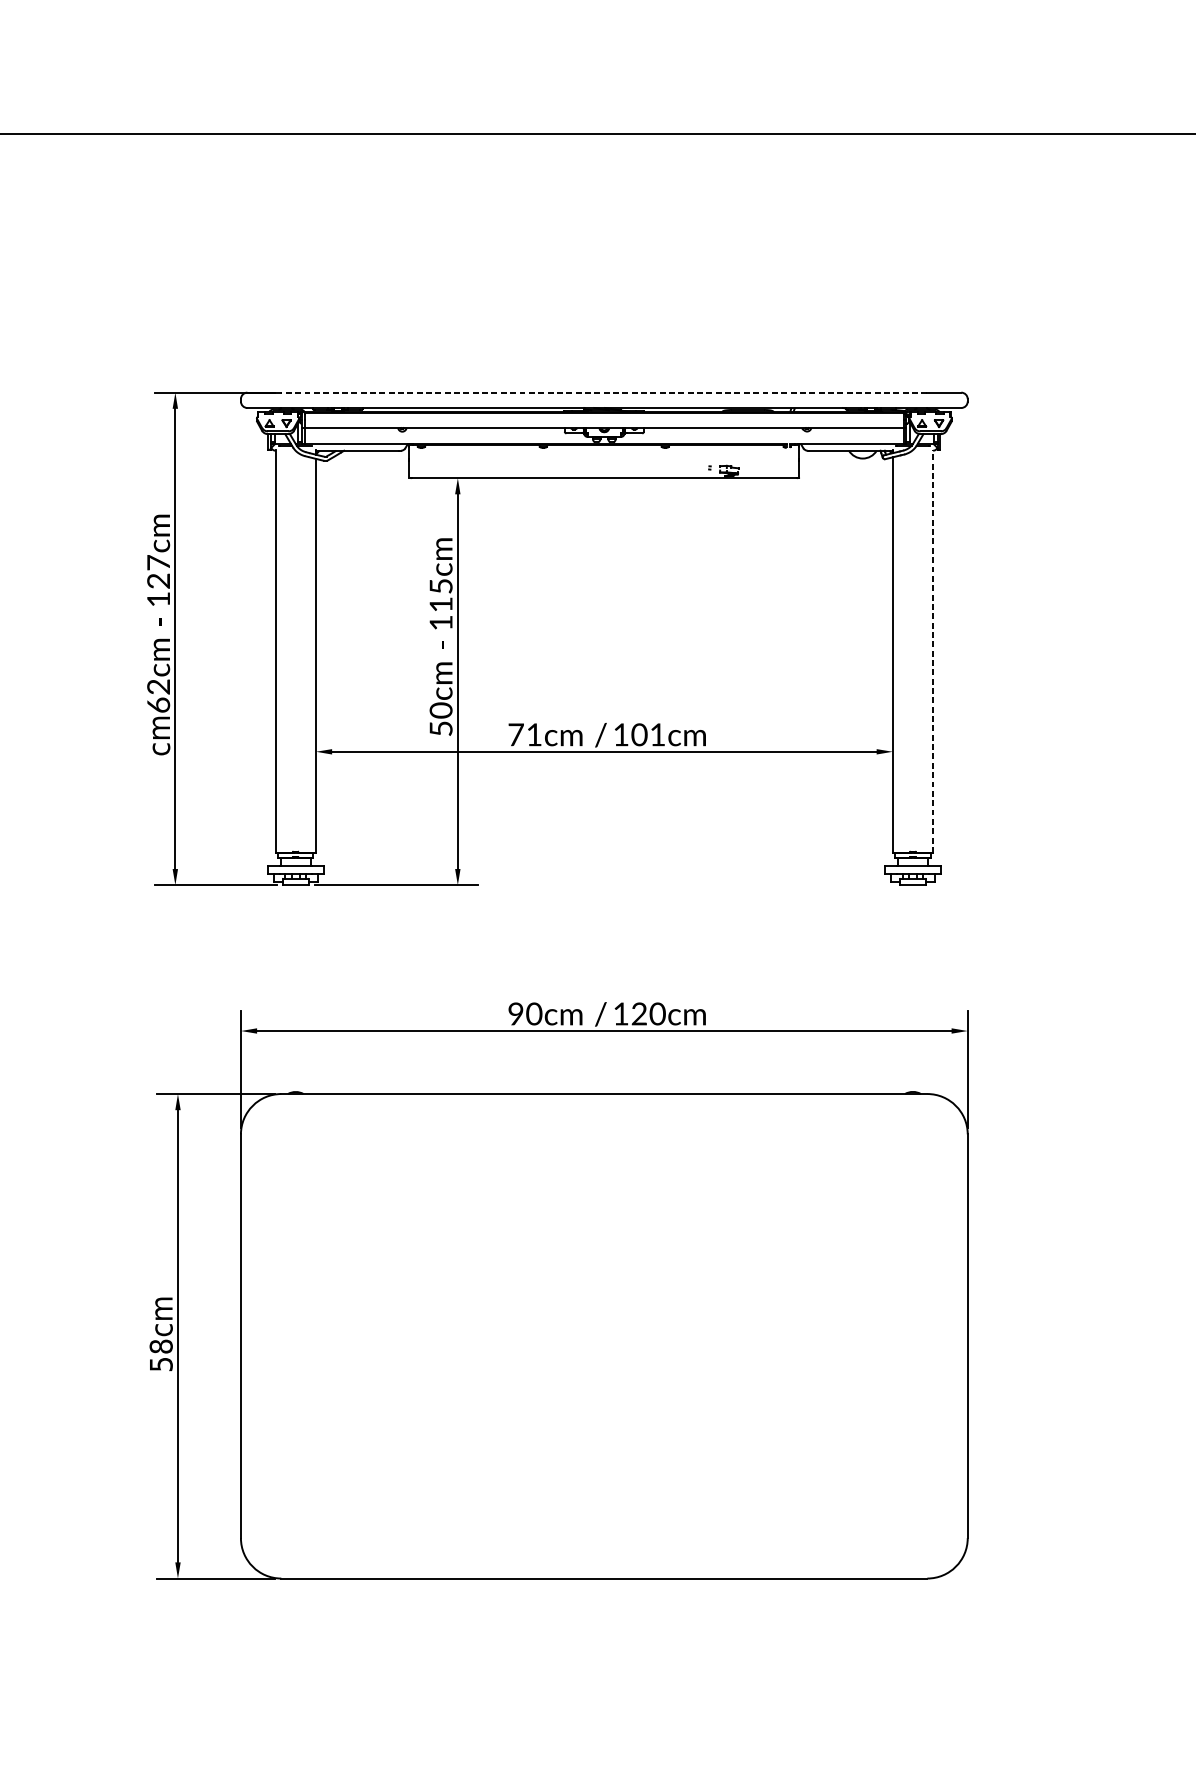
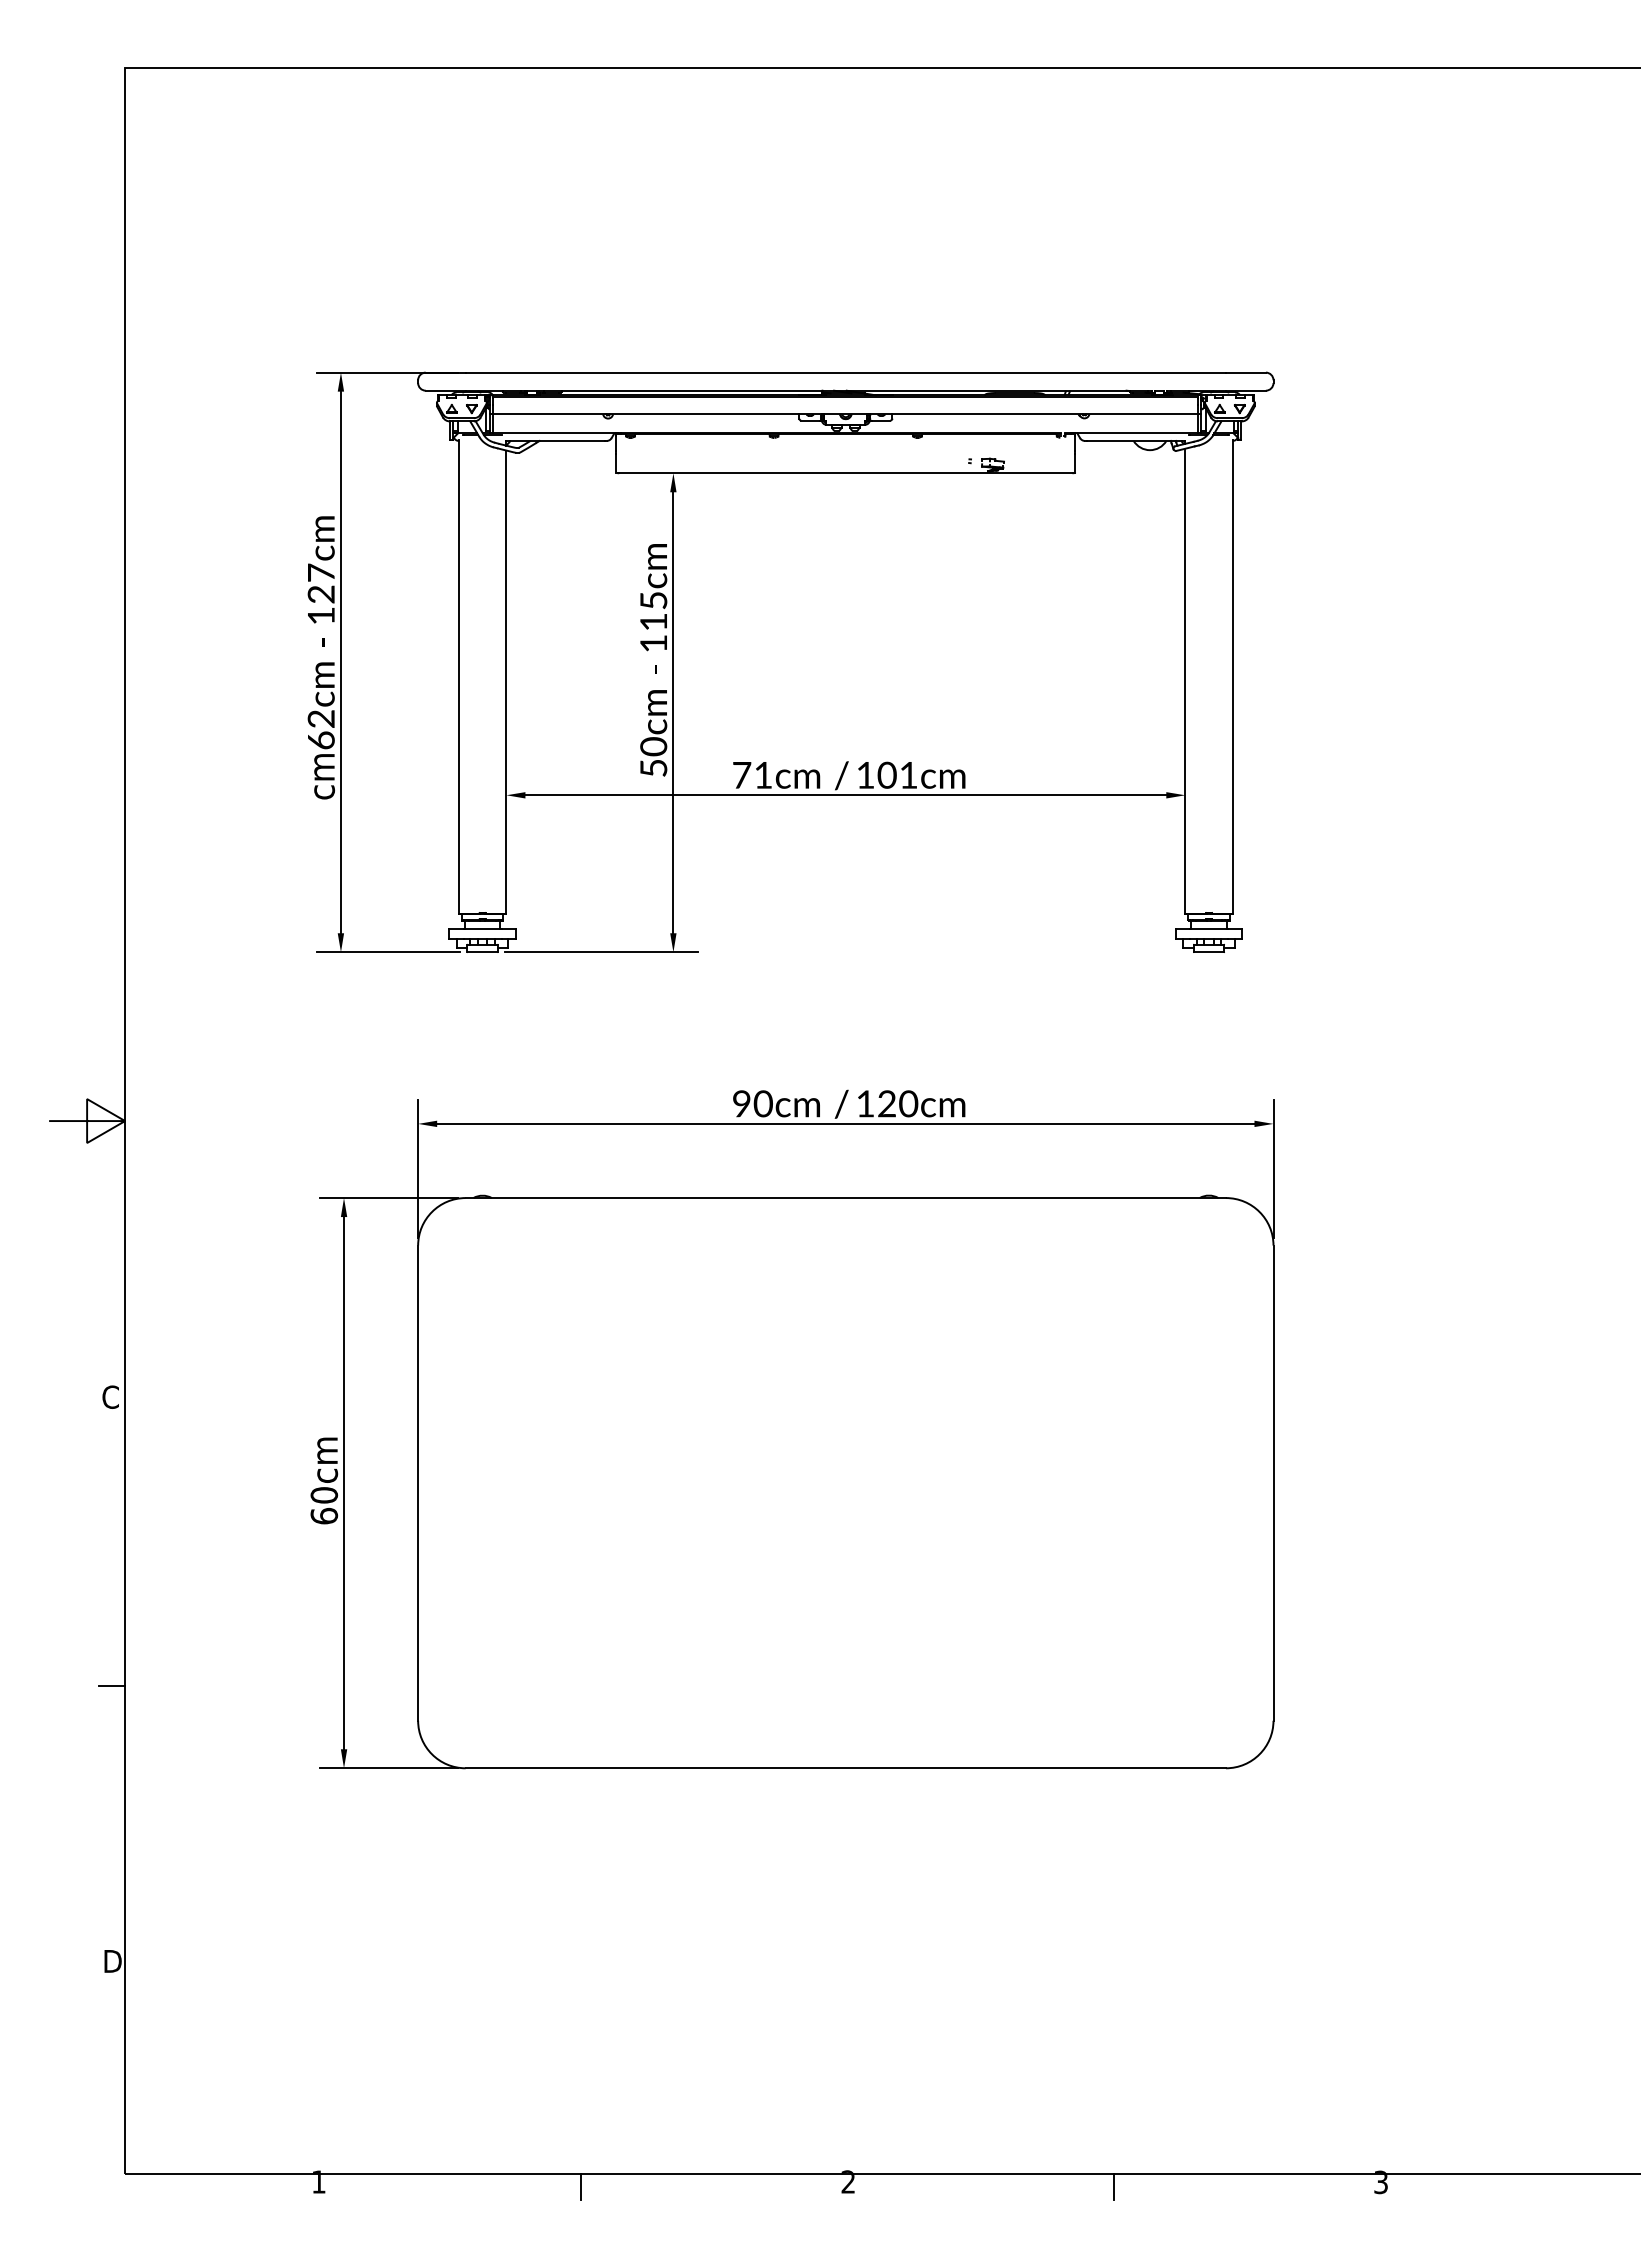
line: (604, 392) -> (845, 372), dashed -> solid
line: (932, 651) -> (1232, 677), dashed -> solid
text: (161, 1355) -> (324, 1505), 58cm -> 60cm

